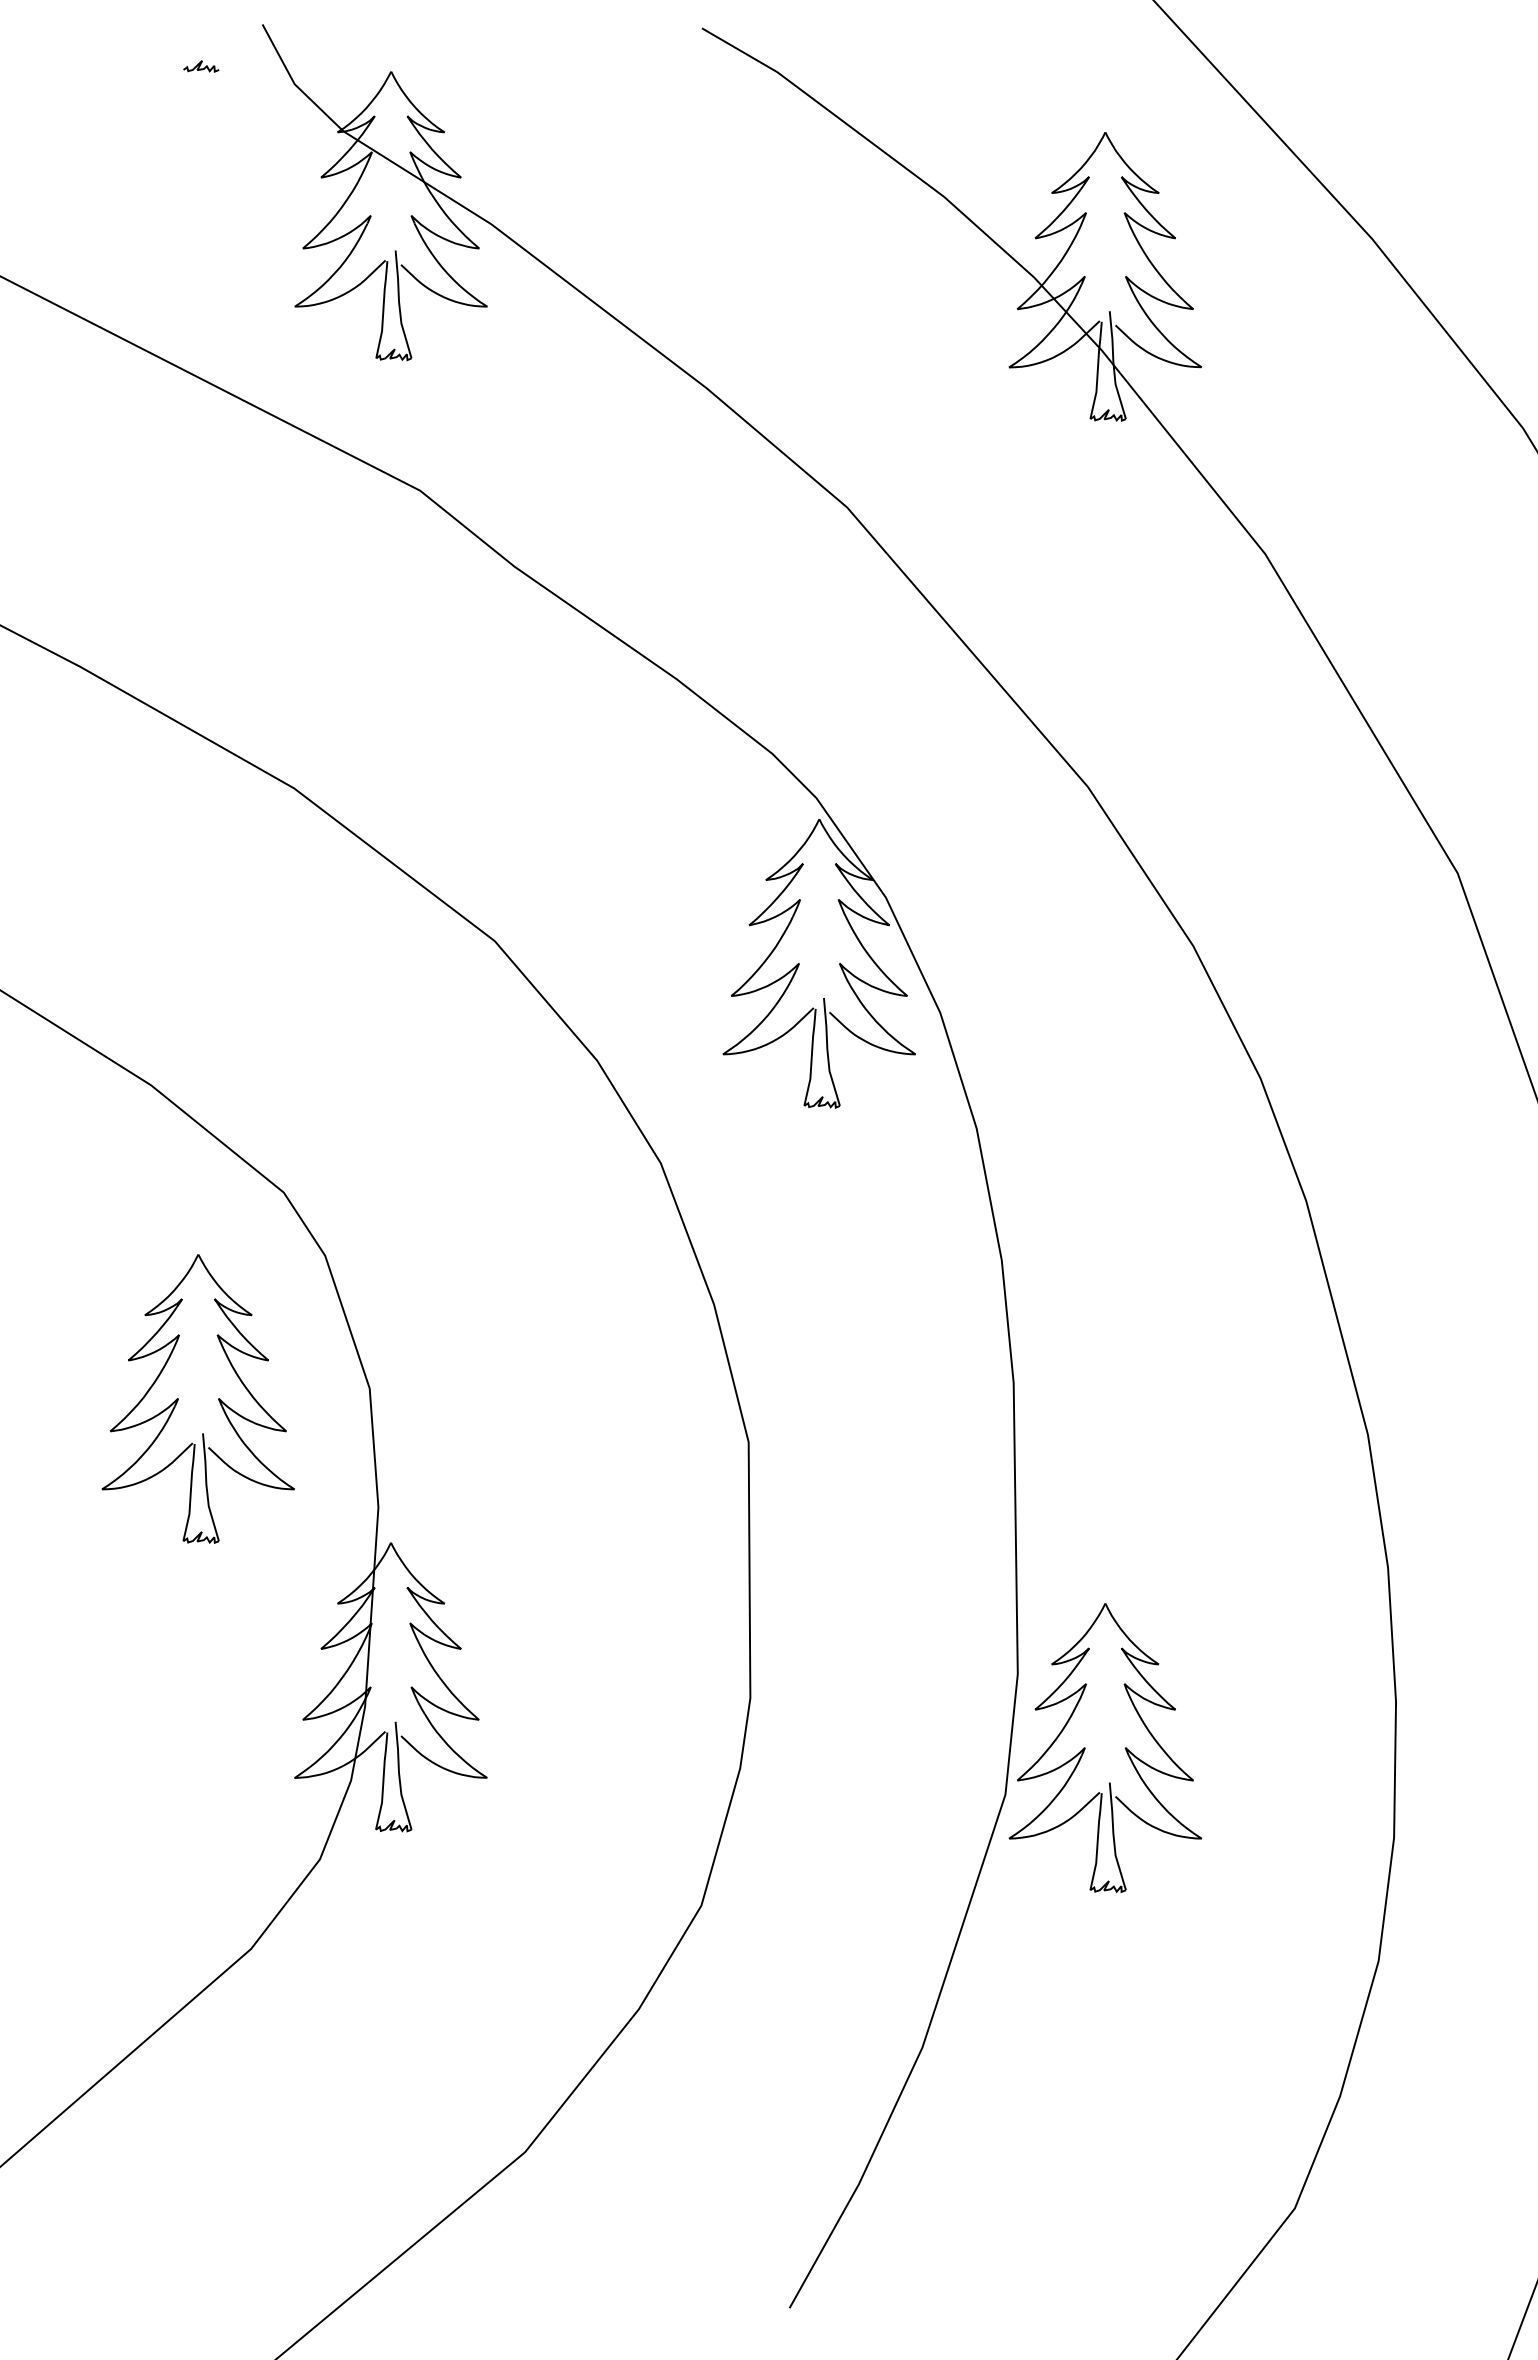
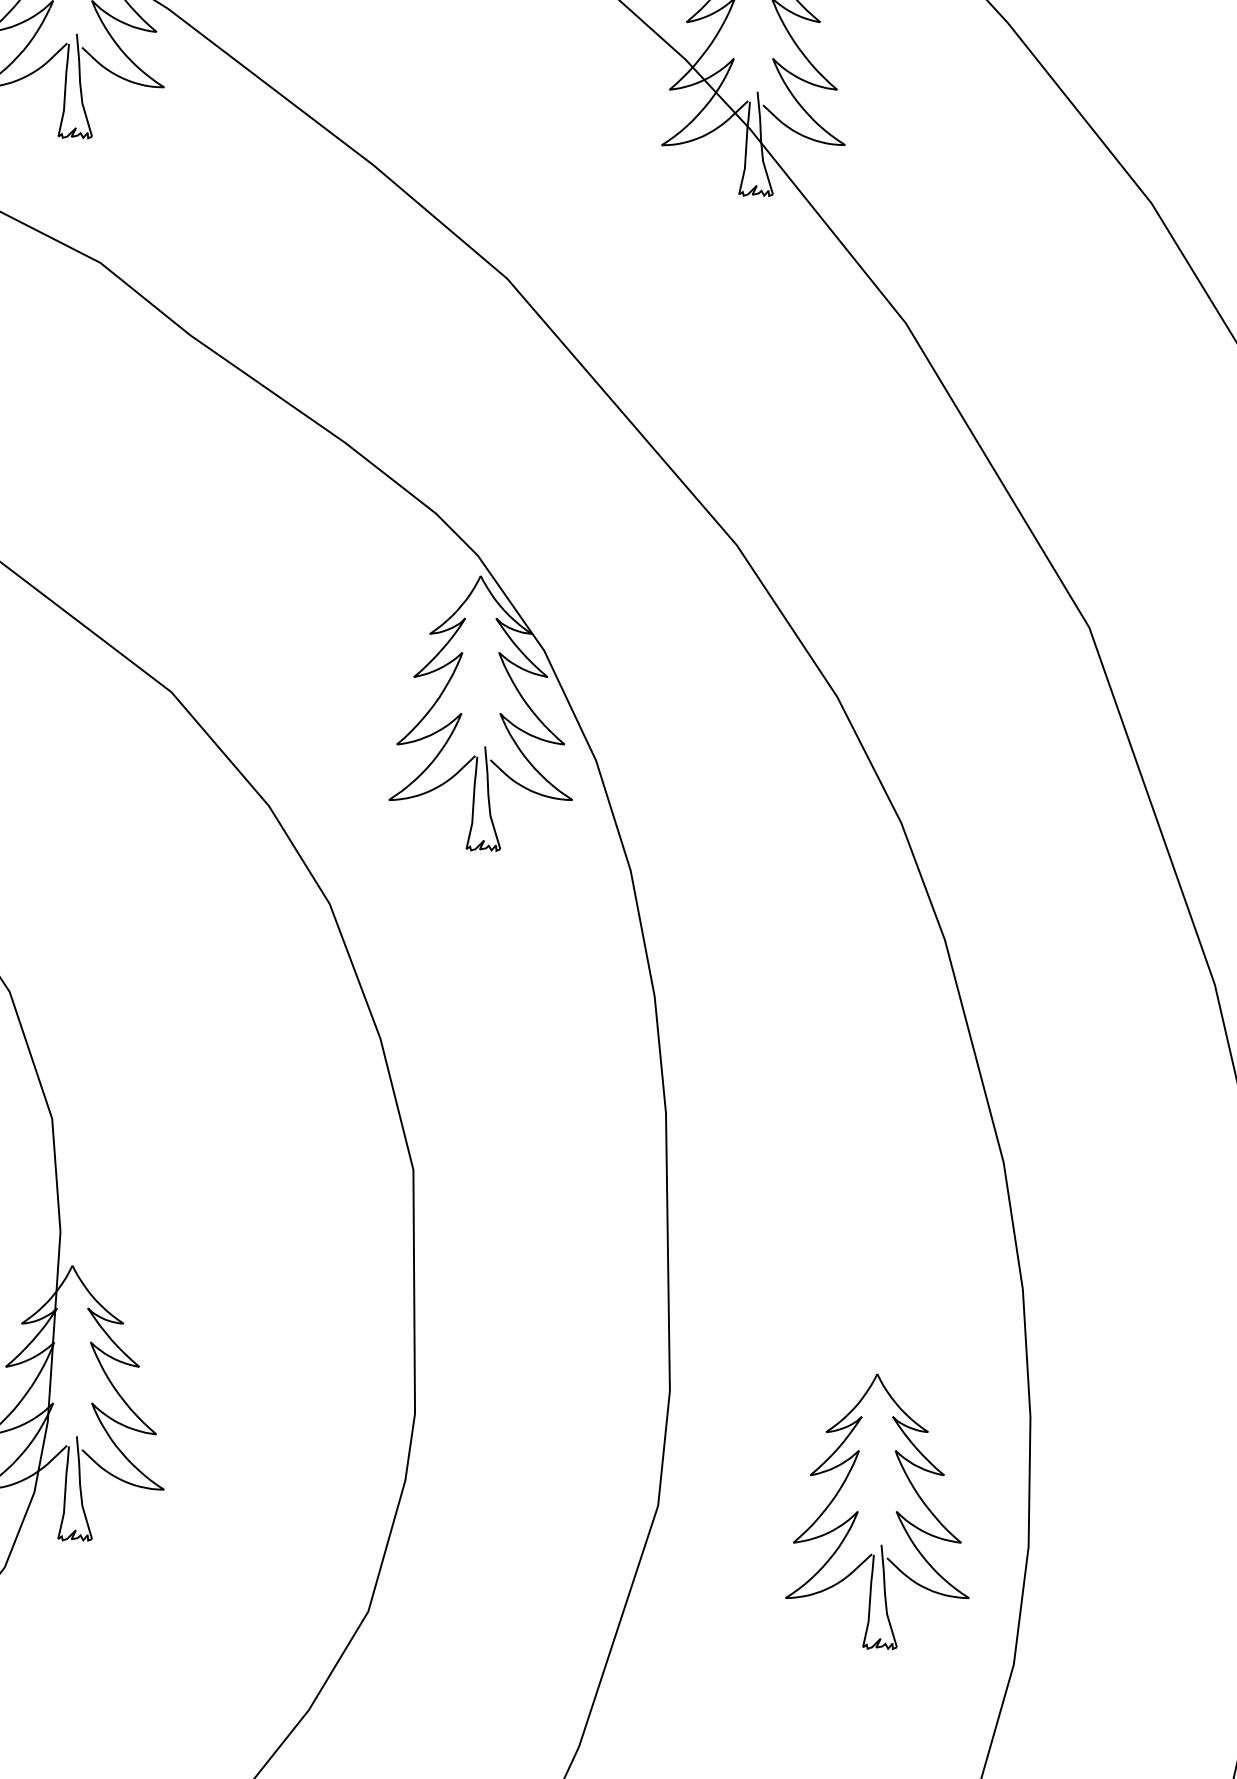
part: (1085, 1747) -> (858, 1511), moved

